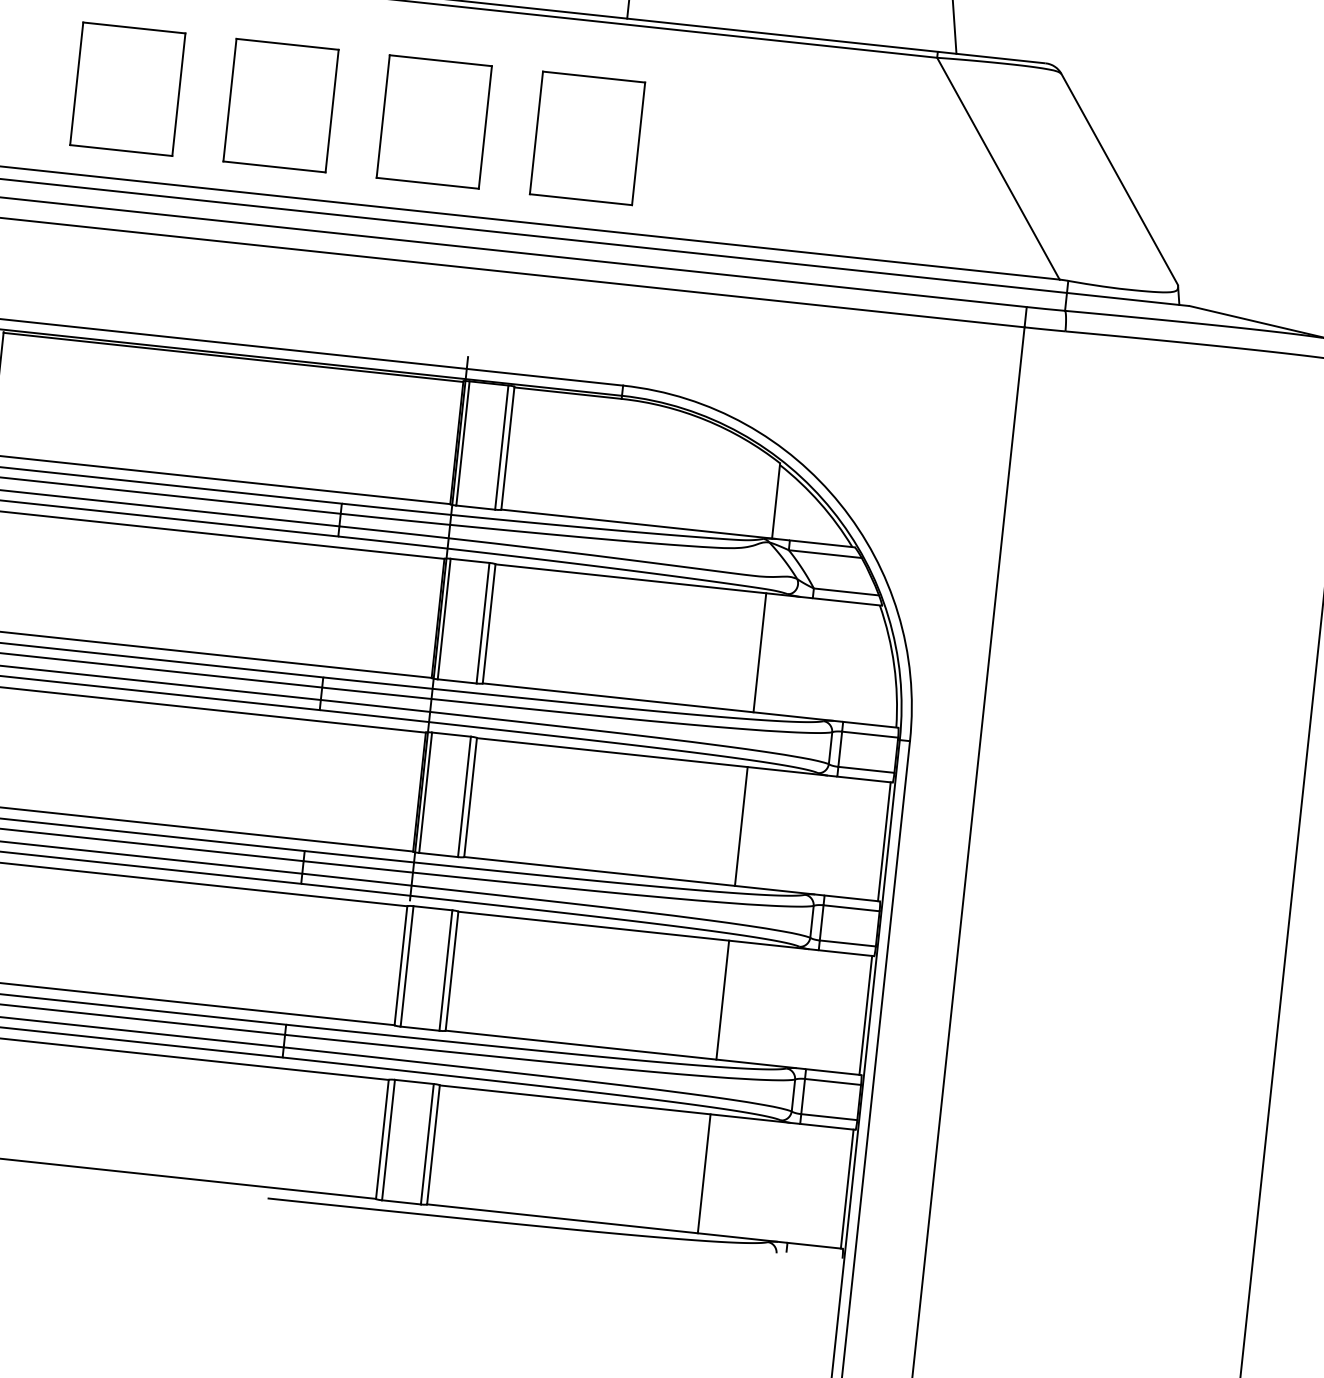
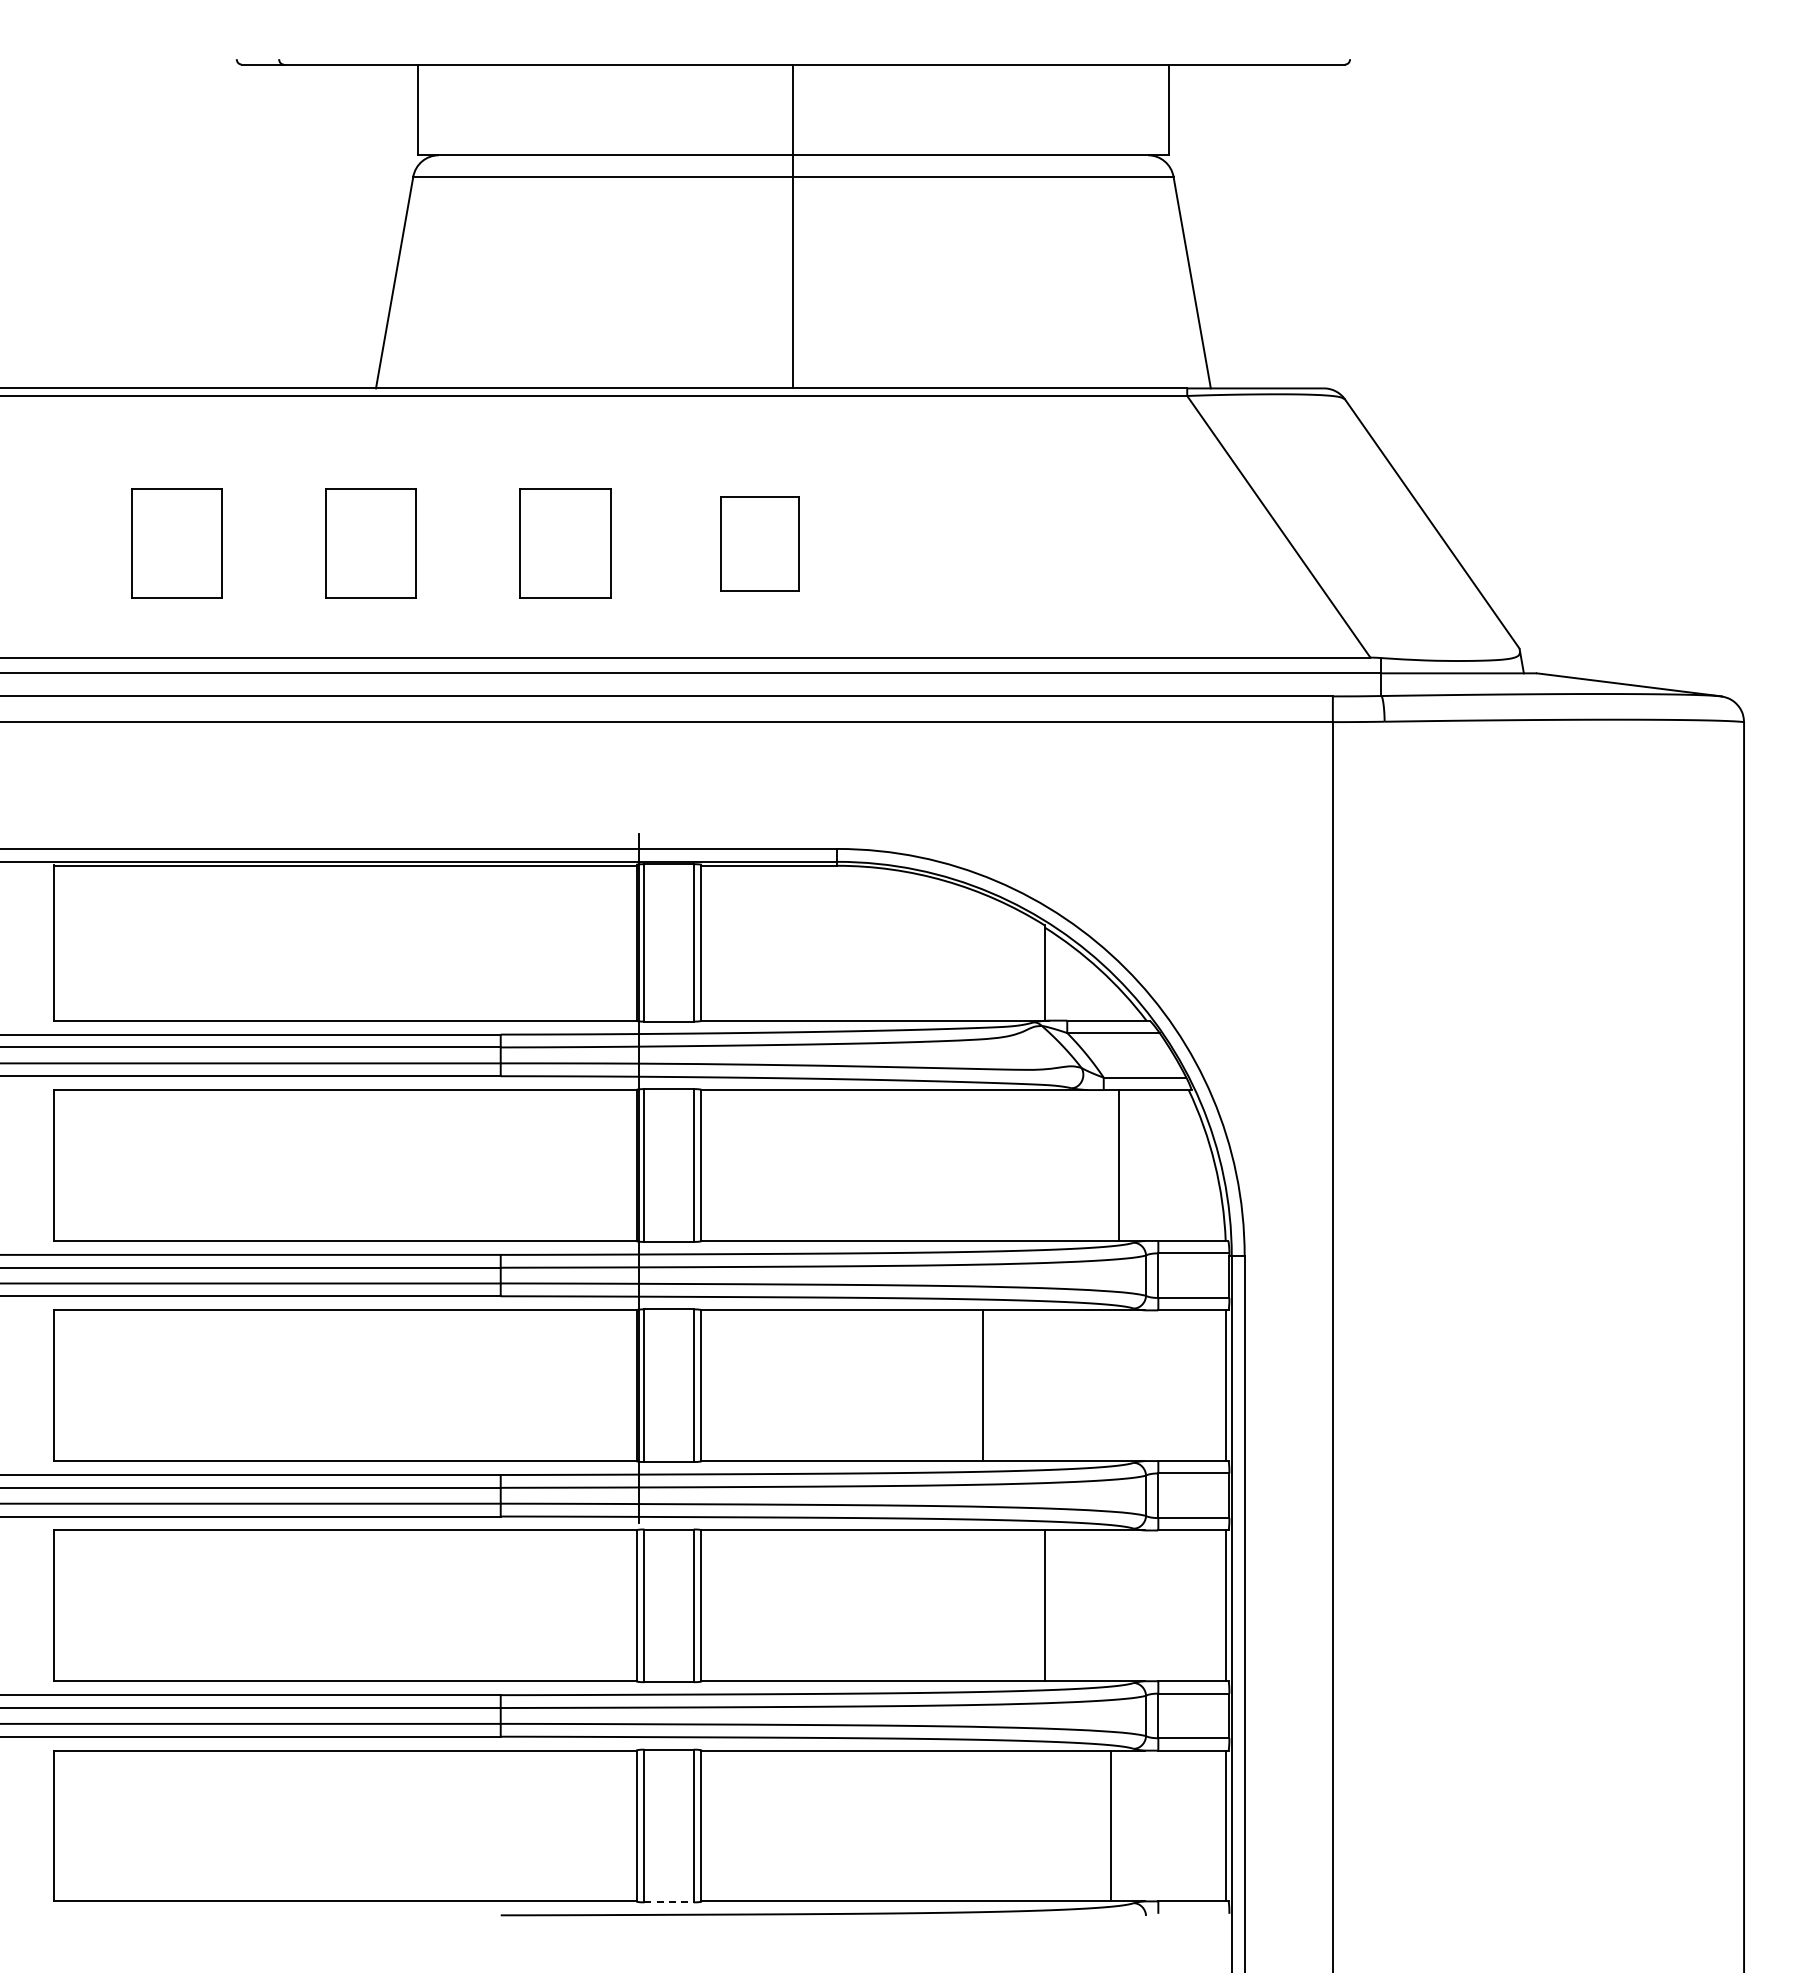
part: (127, 88) -> (176, 543), size x0.7
part: (280, 105) -> (370, 543), size x0.7
part: (434, 121) -> (565, 543), size x0.7
part: (587, 138) -> (759, 543), size x0.6
line: (759, 652) -> (1118, 1165), moved
line: (741, 826) -> (982, 1385), moved
line: (704, 1173) -> (1110, 1825), moved
line: (401, 1202) -> (669, 1902), solid -> dashed

